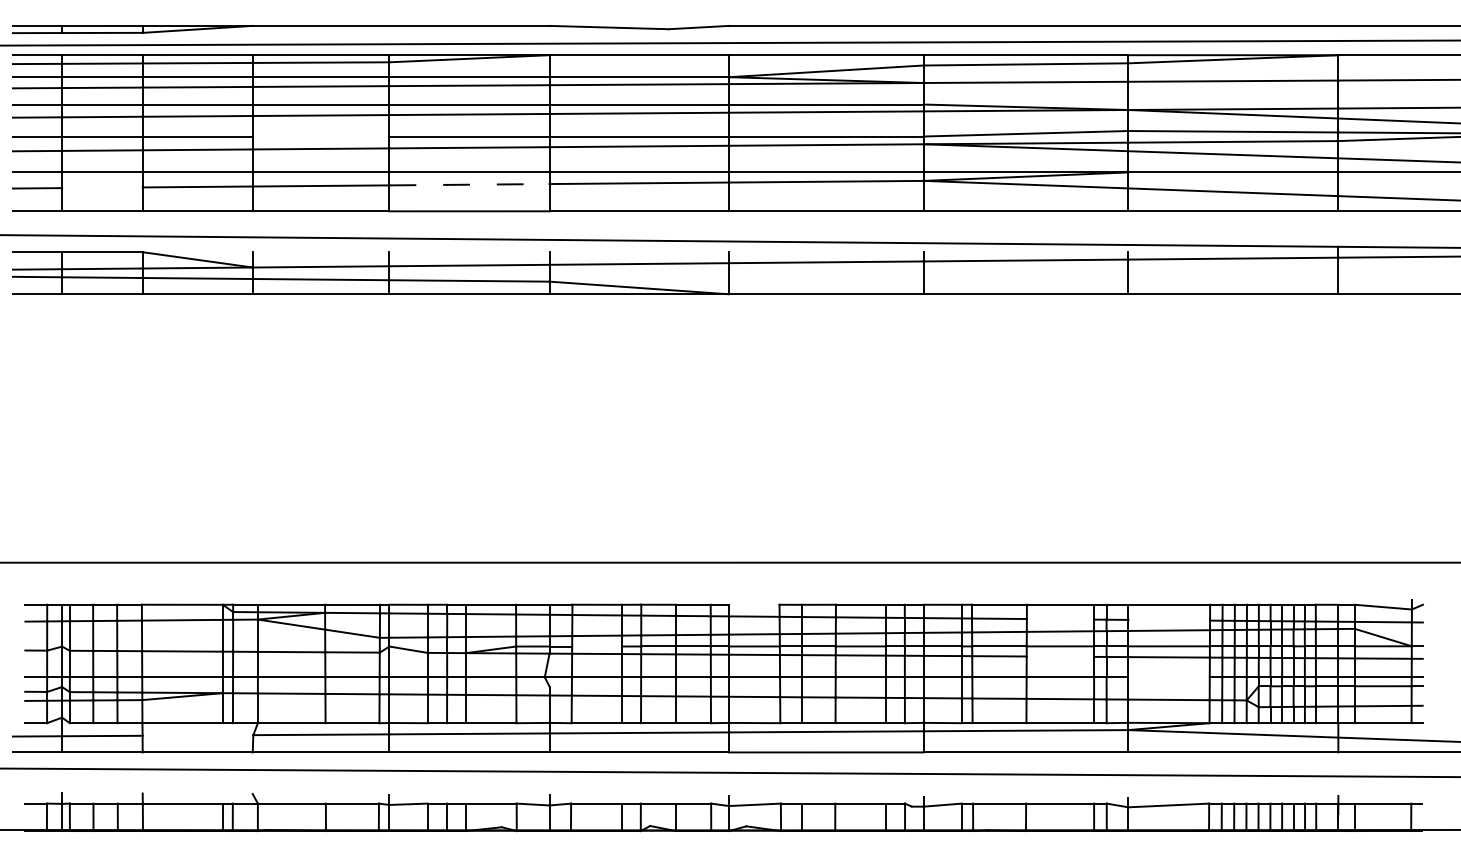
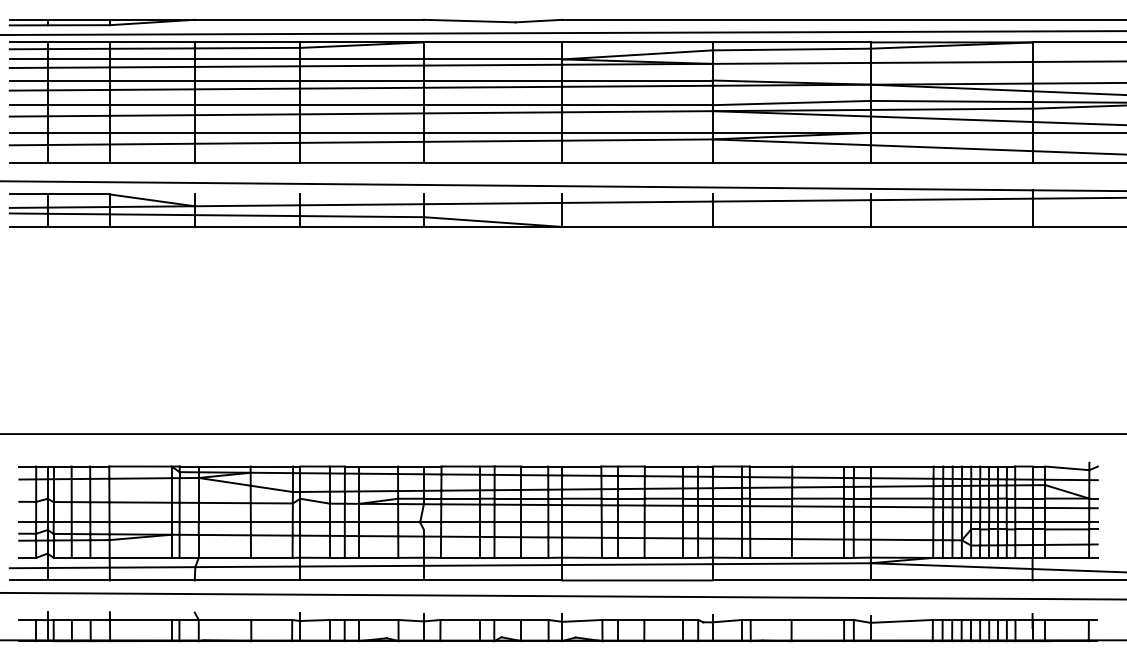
line: (320, 136) -> (247, 105), added
line: (470, 184) -> (362, 142), dashed -> solid
line: (102, 187) -> (78, 144), added
line: (754, 604) -> (582, 466), added
line: (1060, 619) -> (818, 477), added
line: (1169, 619) -> (902, 477), added
line: (597, 646) -> (460, 498), added
line: (1060, 656) -> (818, 506), added
line: (1168, 677) -> (901, 522), added
line: (197, 735) -> (152, 567), added

